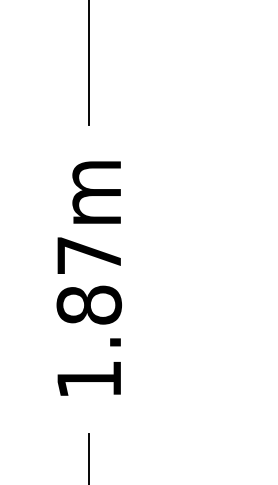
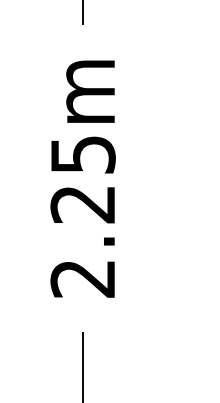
text: (88, 317) -> (82, 216), 1.87m -> 2.25m

